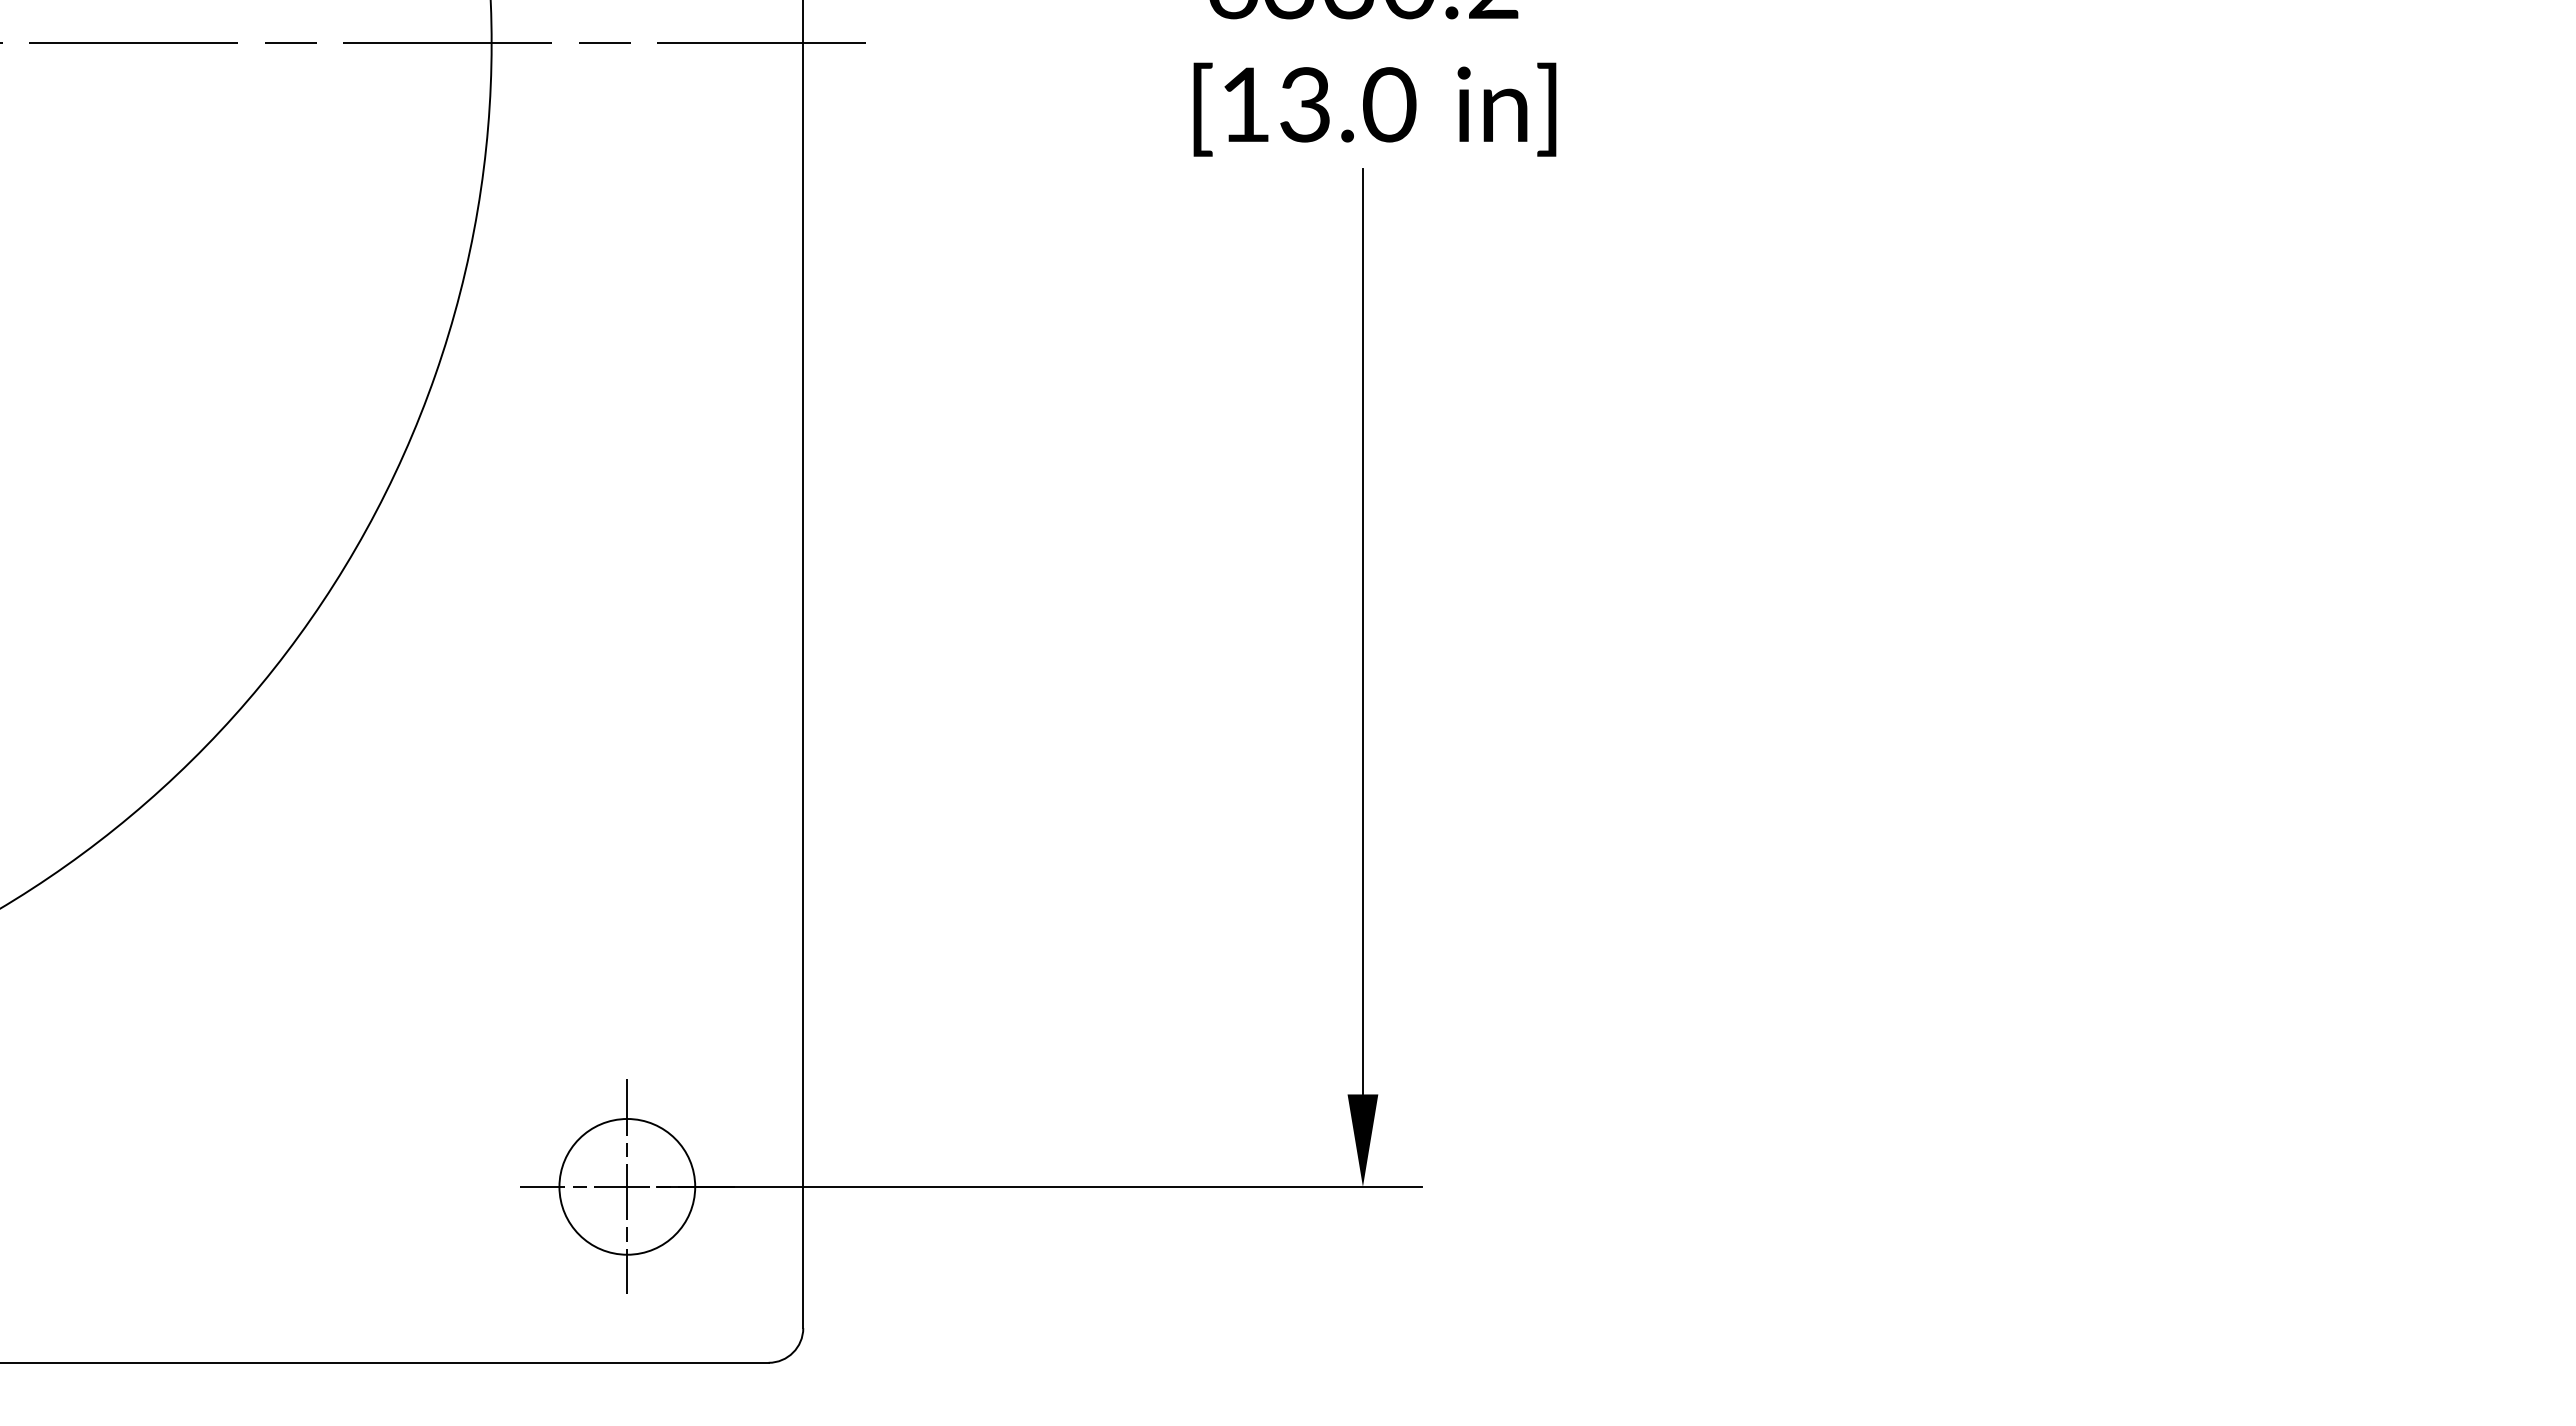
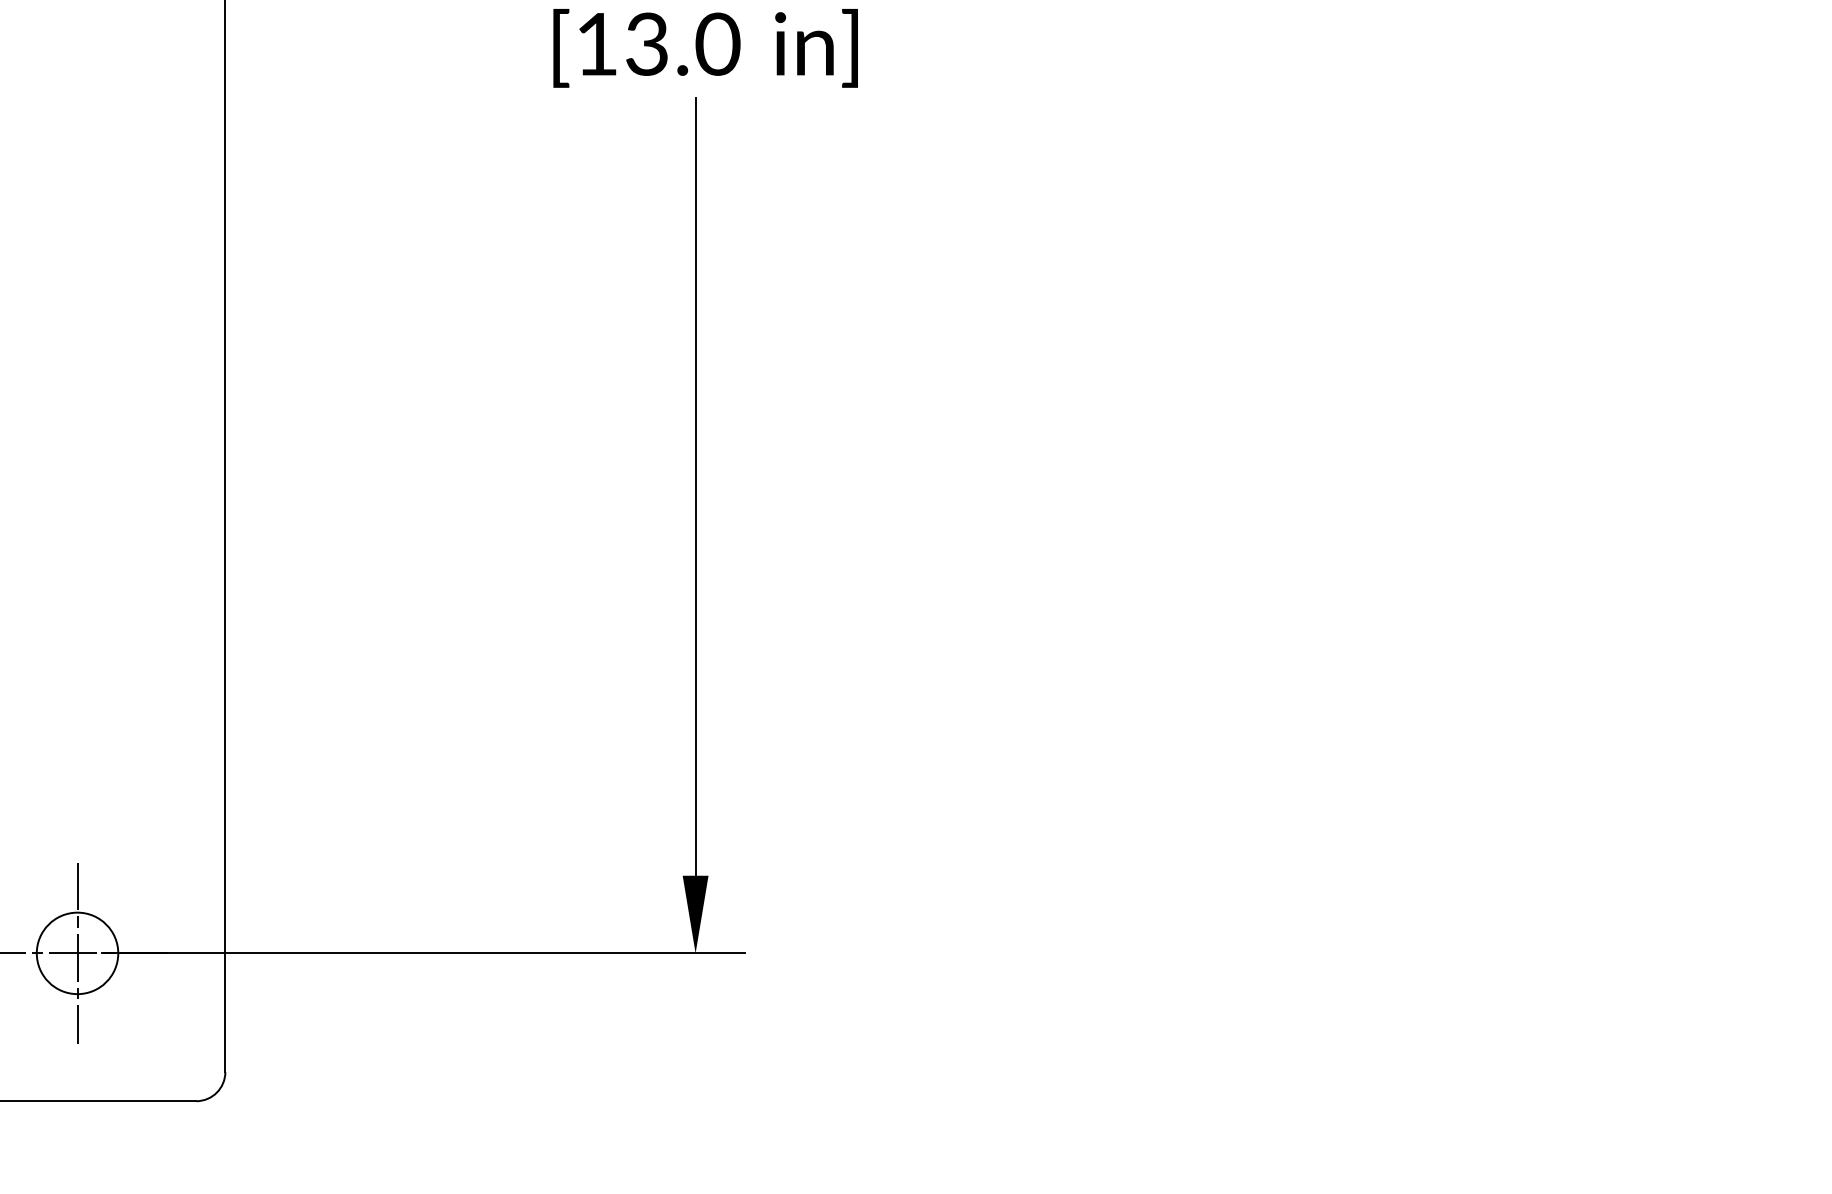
circle: (626, 1186) -> (76, 953), size x0.71

